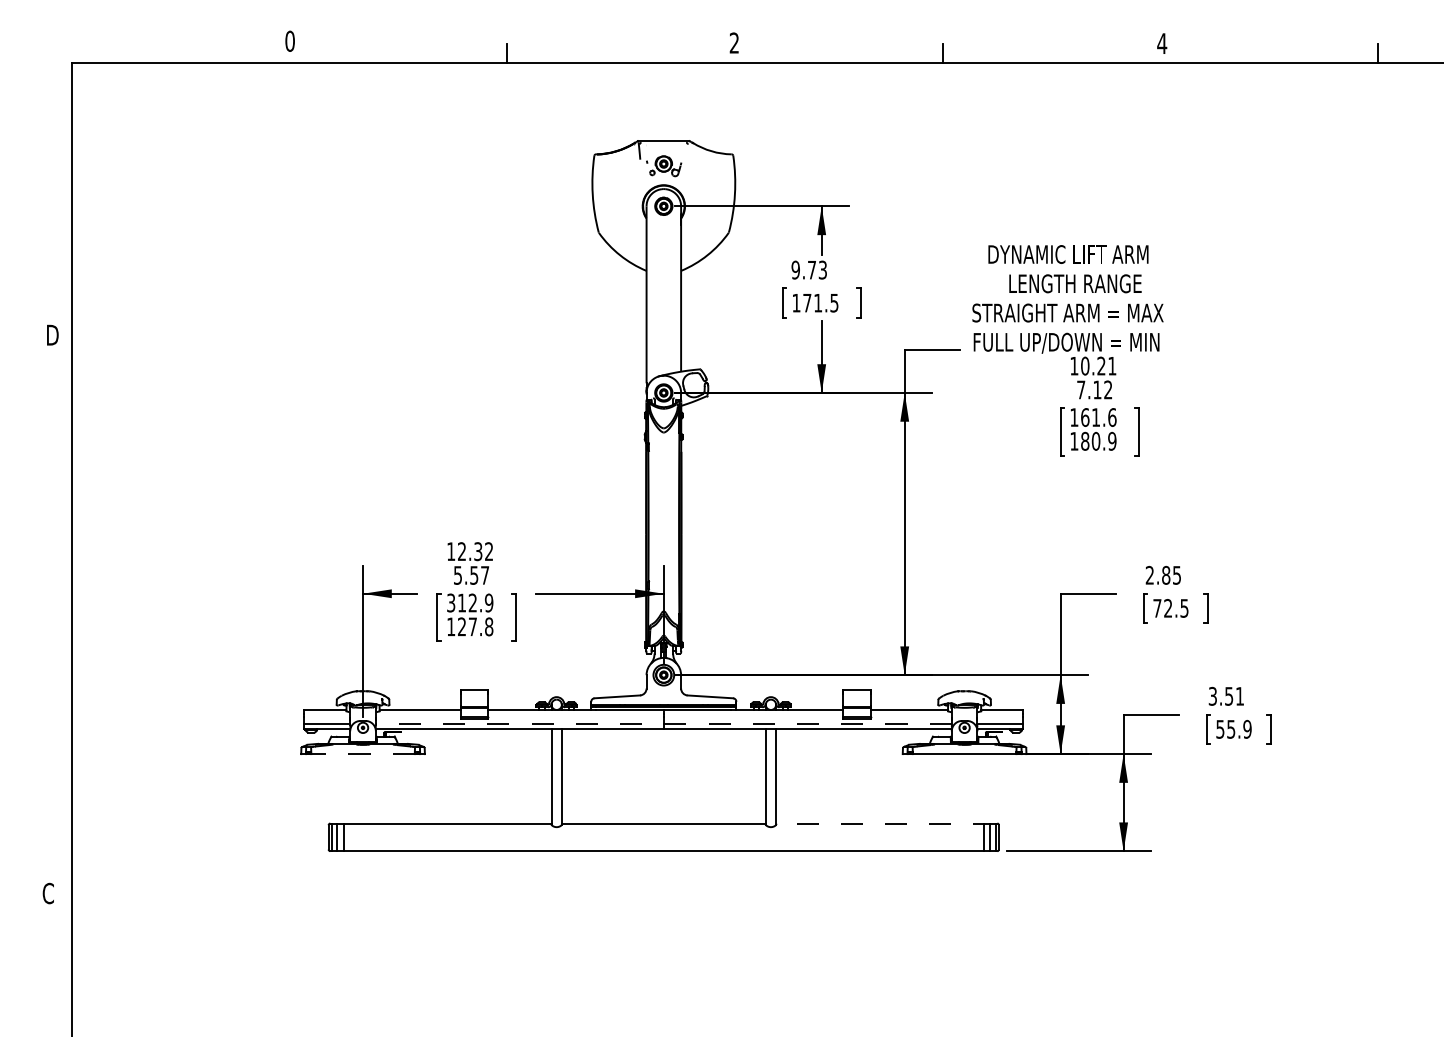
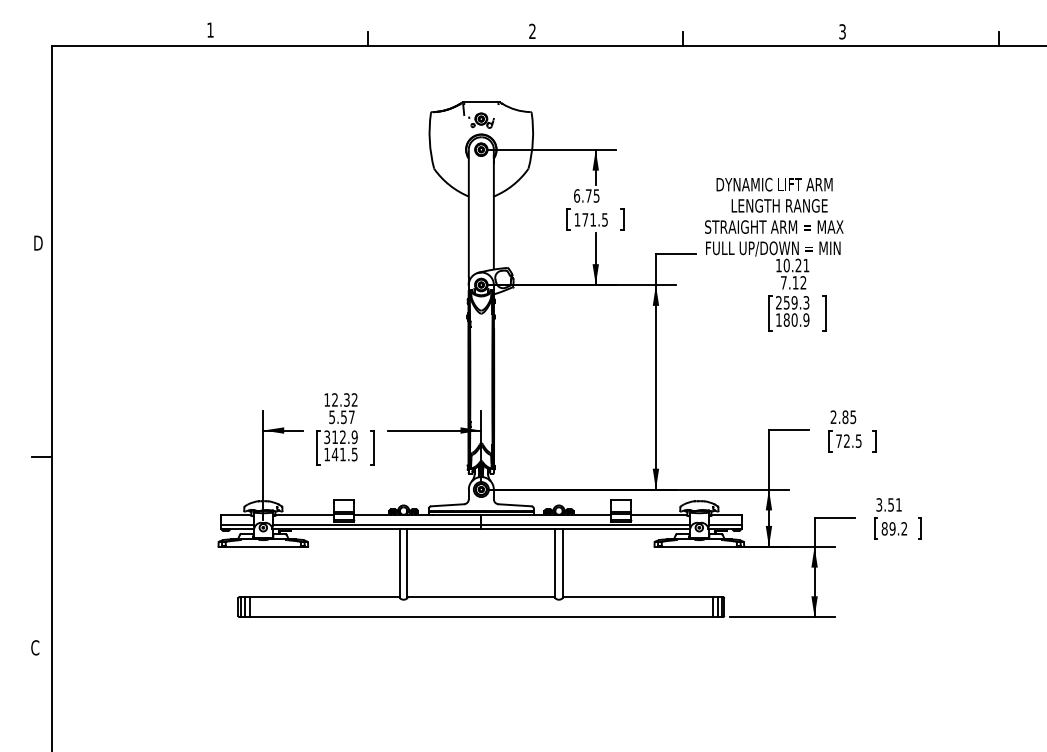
text: (289, 40) -> (210, 29), 0 -> 1
text: (1162, 43) -> (842, 31), 4 -> 3
text: (808, 269) -> (586, 195), 9.73 -> 6.75
text: (1093, 417) -> (792, 302), 161.6 -> 259.3
text: (475, 626) -> (344, 454), 127.8 -> 141.5
line: (57, 629) -> (41, 456), added
line: (663, 723) -> (481, 524), dashed -> solid
text: (1233, 728) -> (894, 528), 55.9 -> 89.2
line: (363, 754) -> (263, 547), dashed -> solid
line: (885, 823) -> (642, 597), dashed -> solid

